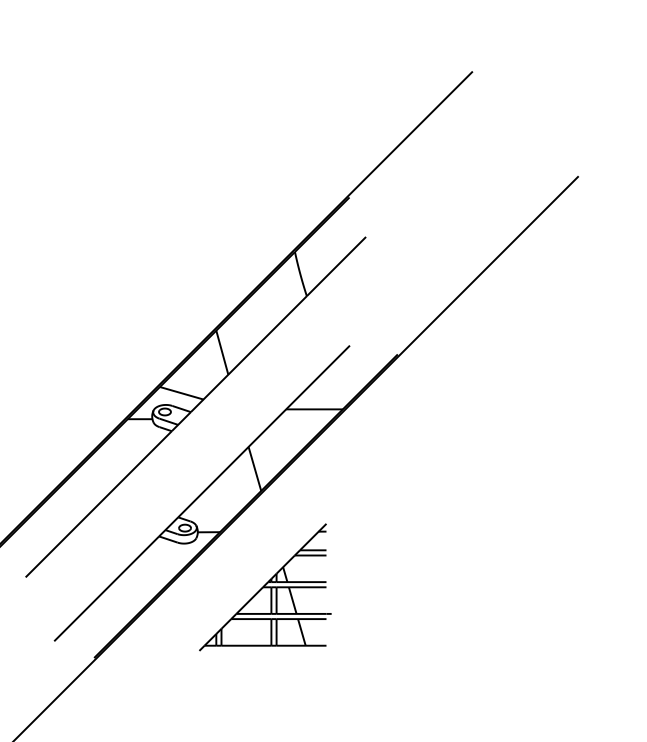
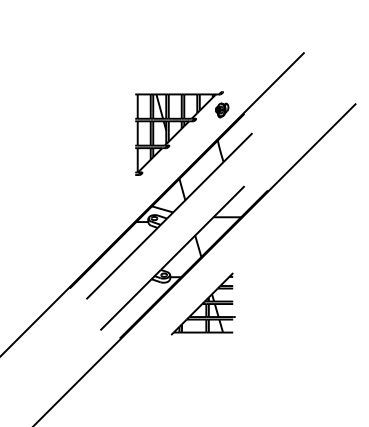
part: (222, 237) -> (182, 133), added

